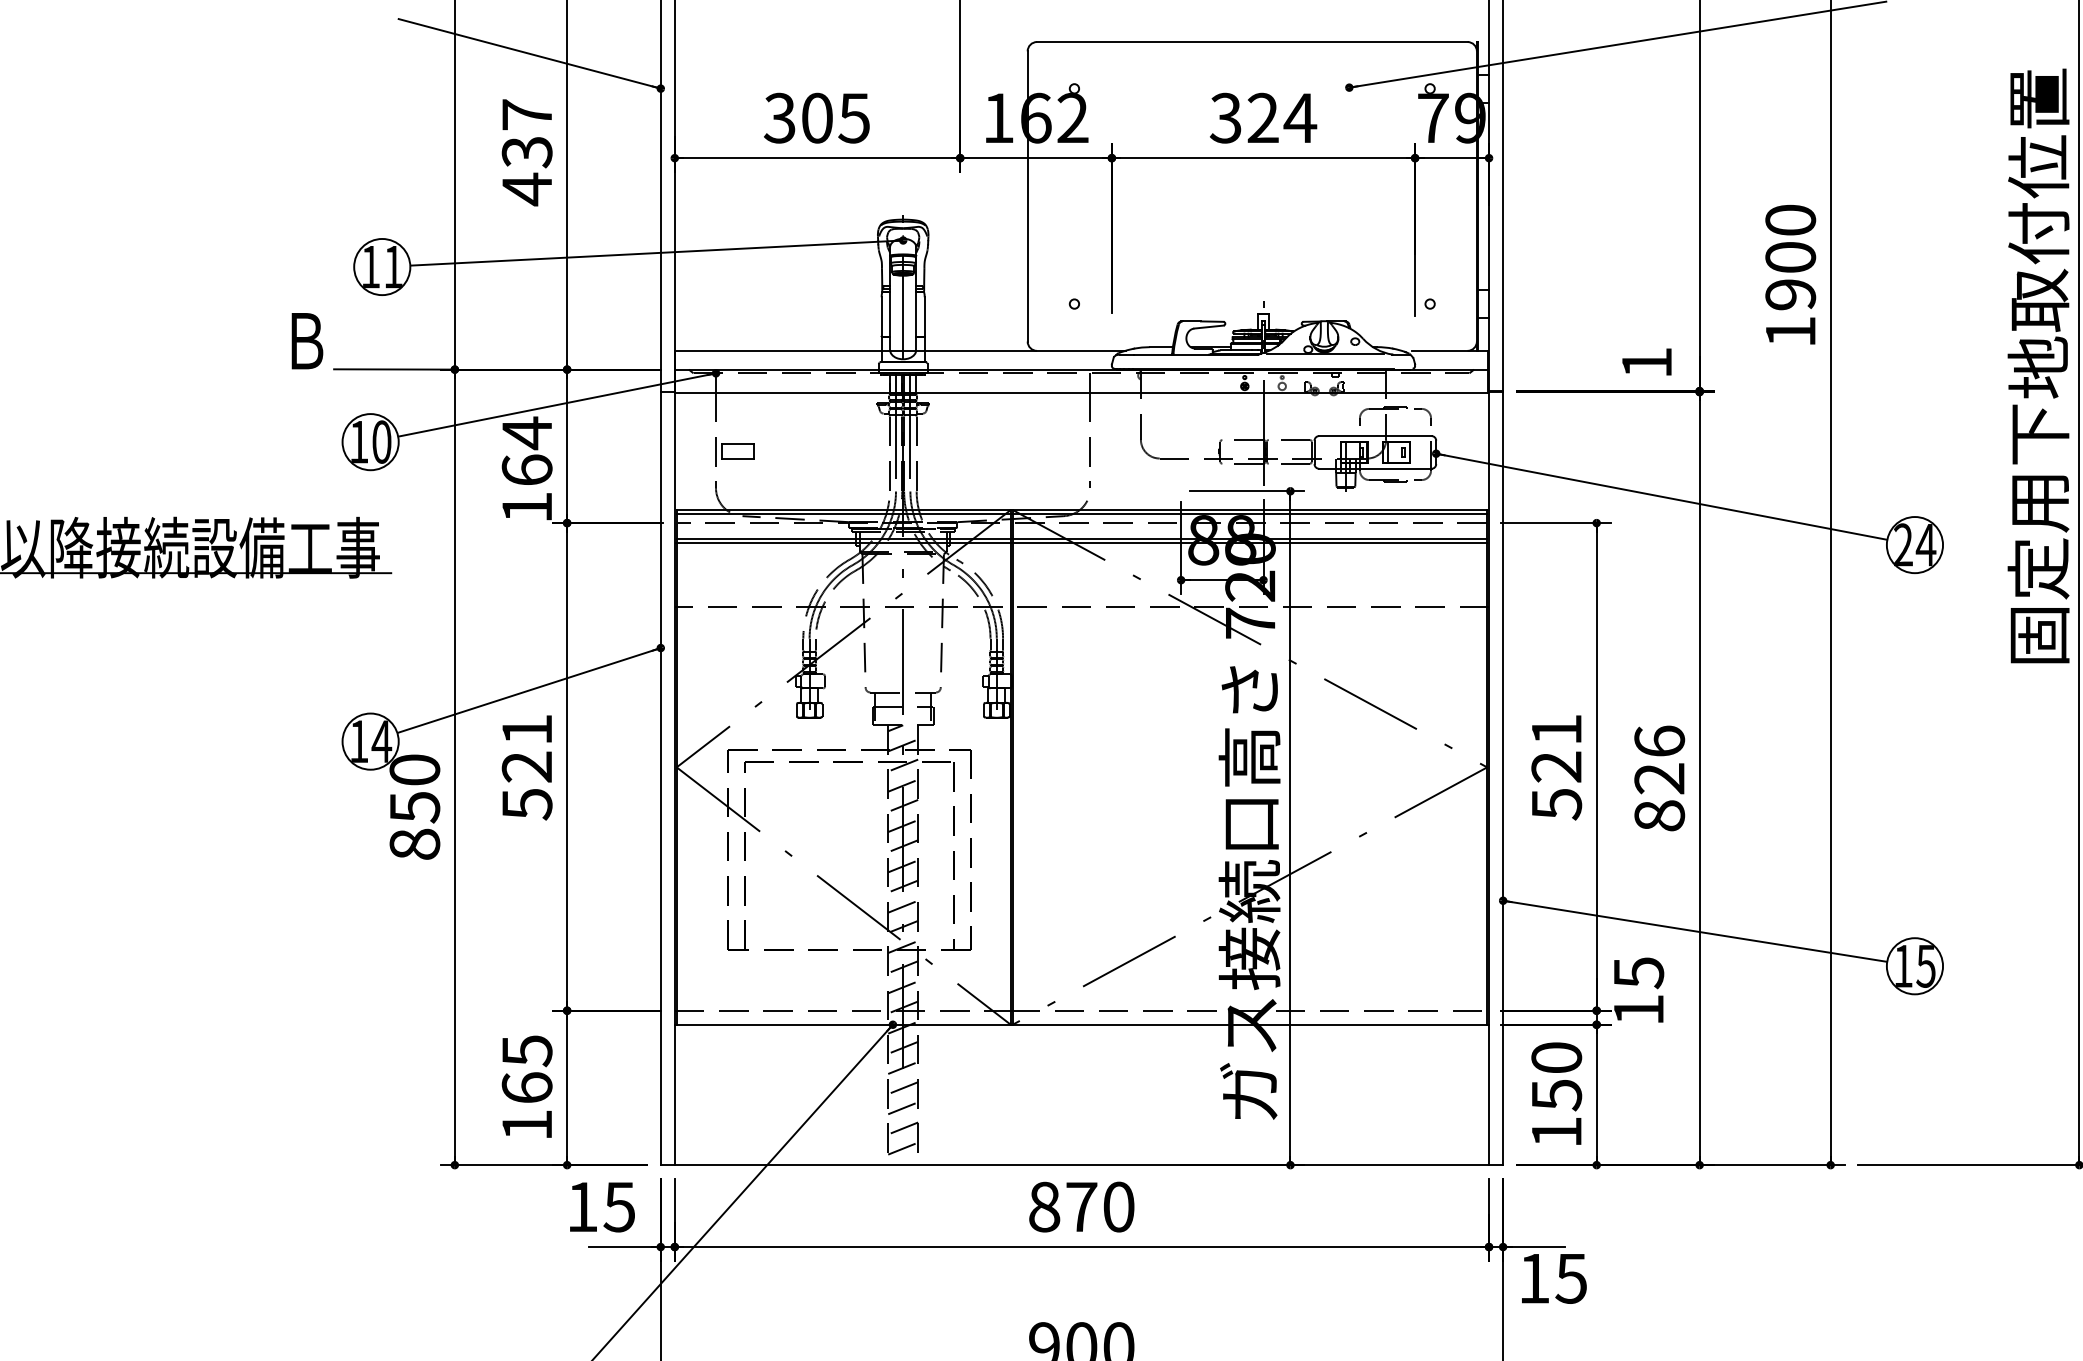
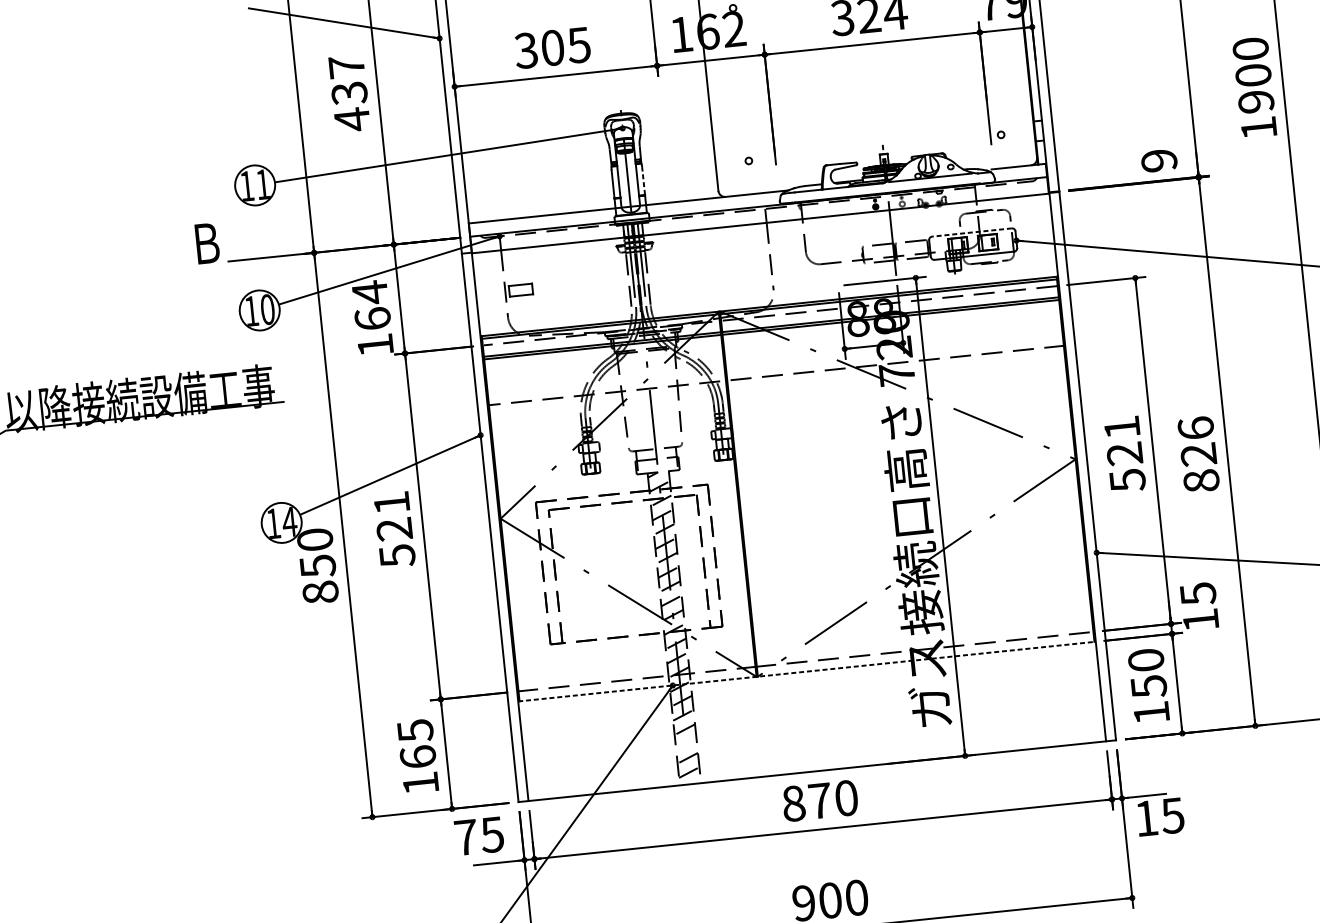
line: (924, 316) -> (643, 180), solid -> dashed
text: (1646, 362) -> (1158, 160), 1 -> 9
line: (1374, 436) -> (971, 232), solid -> dashed
line: (1082, 1024) -> (807, 671), solid -> dashed
line: (903, 1108) -> (686, 744), removed
text: (582, 1206) -> (466, 837), 15 -> 75

